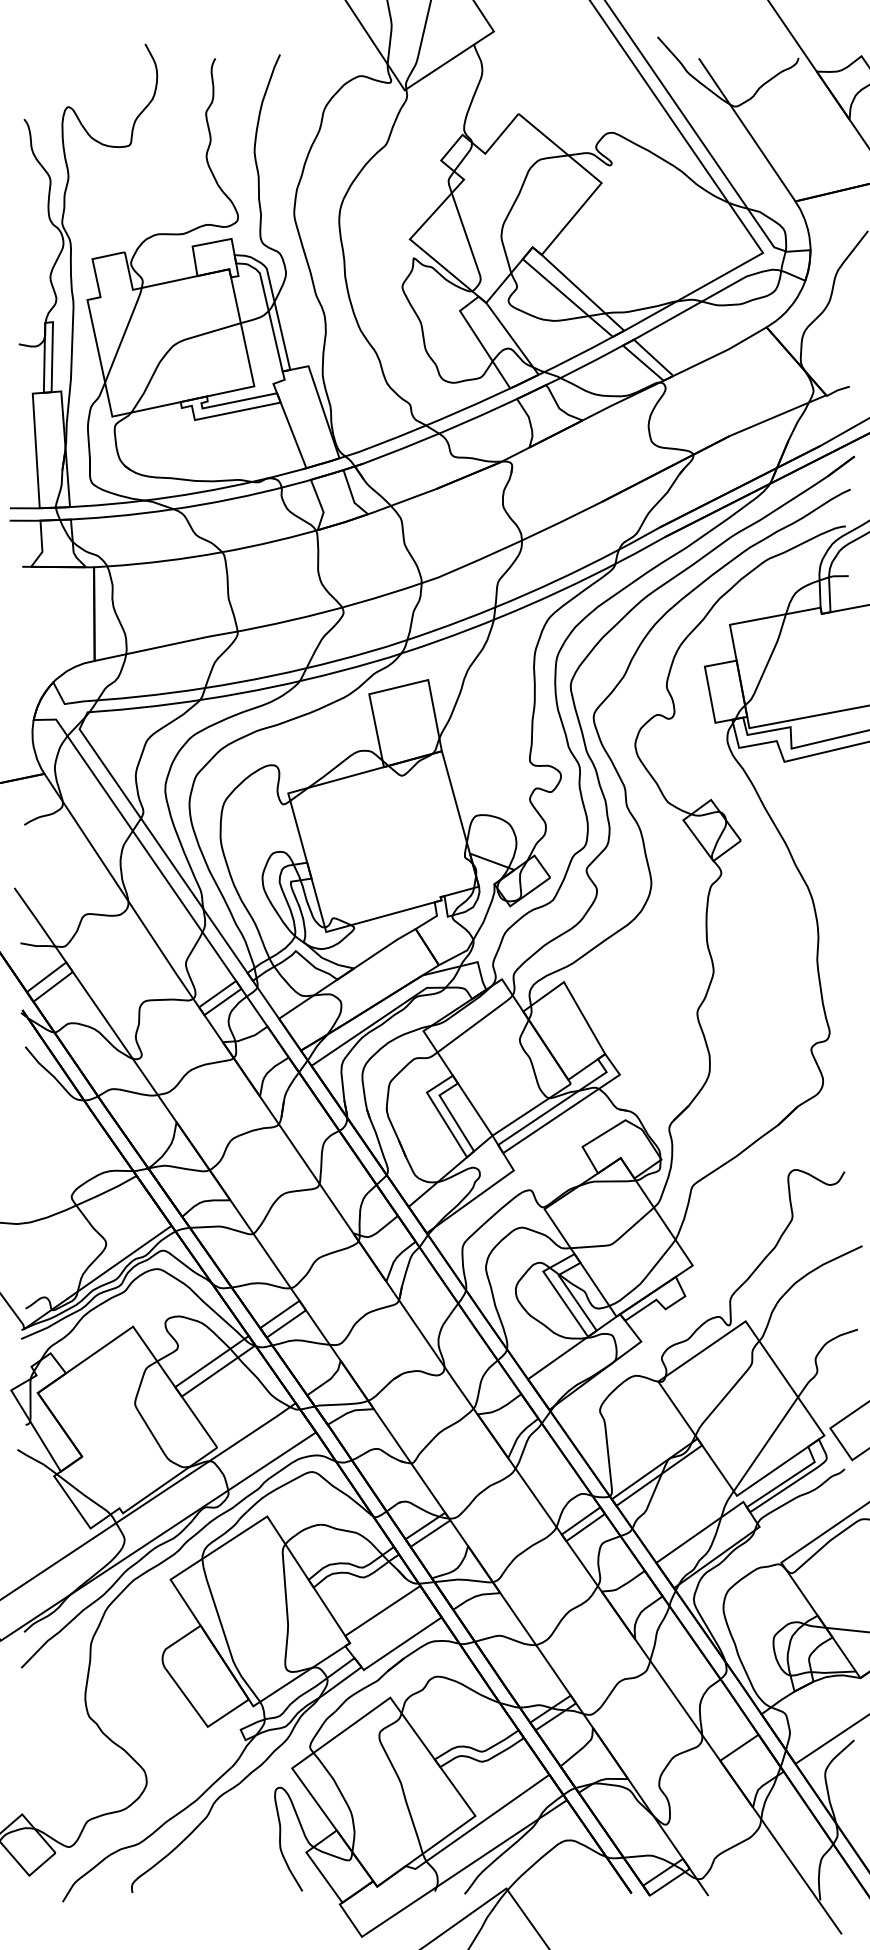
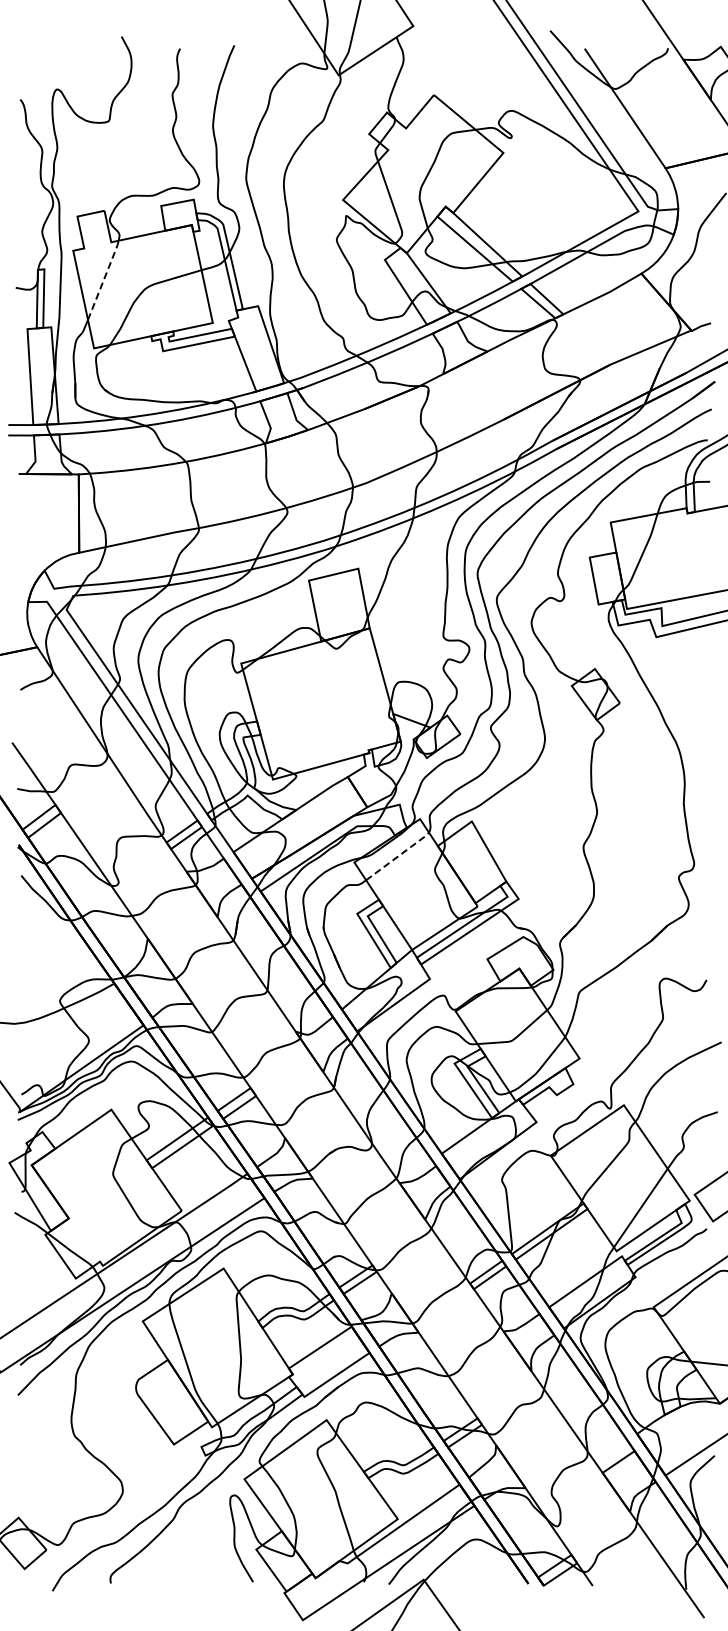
line: (124, 333) -> (104, 278), solid -> dashed
line: (476, 1022) -> (398, 855), solid -> dashed

